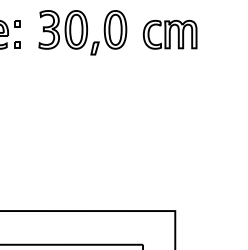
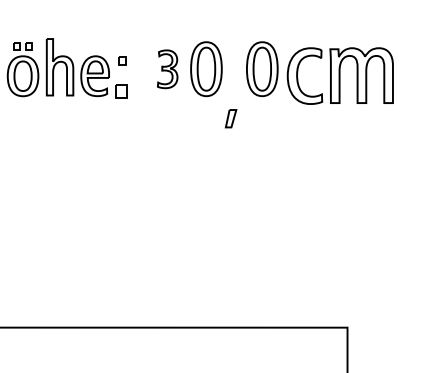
part: (49, 30) -> (167, 69), size x0.7
part: (169, 35) -> (339, 76), size x1.4
part: (17, 44) -> (122, 90), size x1.6
part: (95, 48) -> (231, 118), moved

